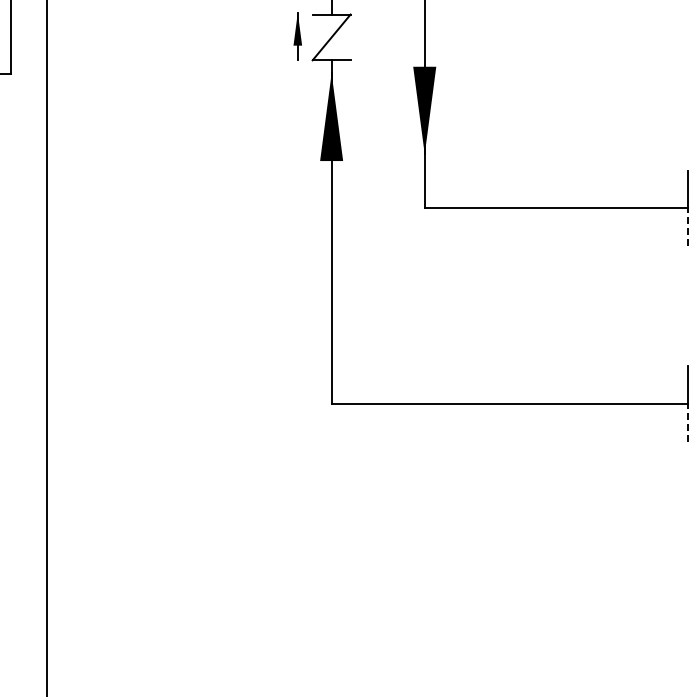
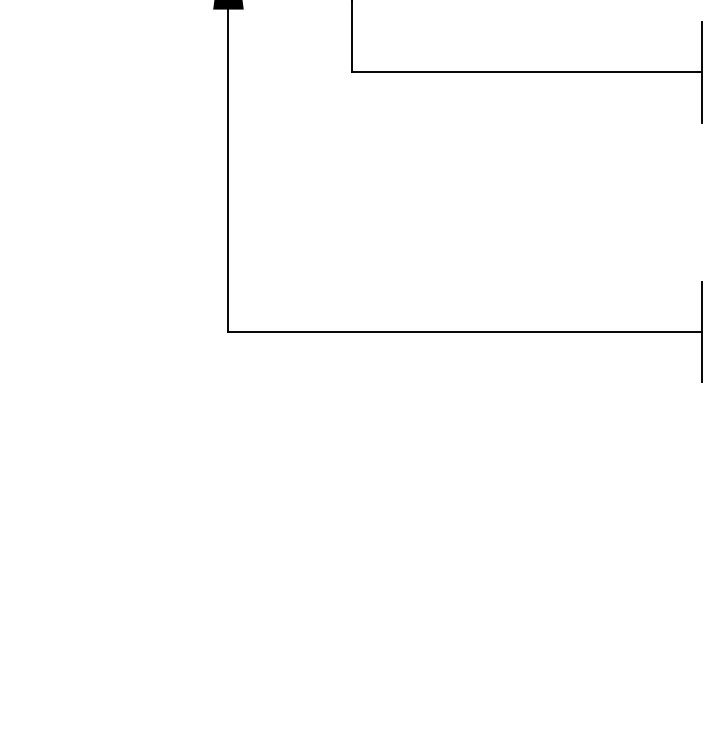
line: (688, 227) -> (701, 97), dashed -> solid
line: (688, 422) -> (701, 356), dashed -> solid

